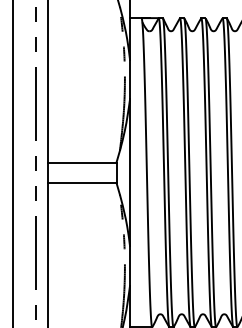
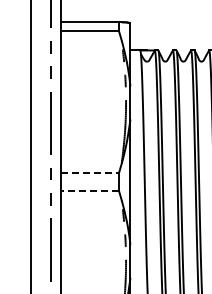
line: (83, 162) -> (90, 173), solid -> dashed
line: (81, 182) -> (89, 190), solid -> dashed

